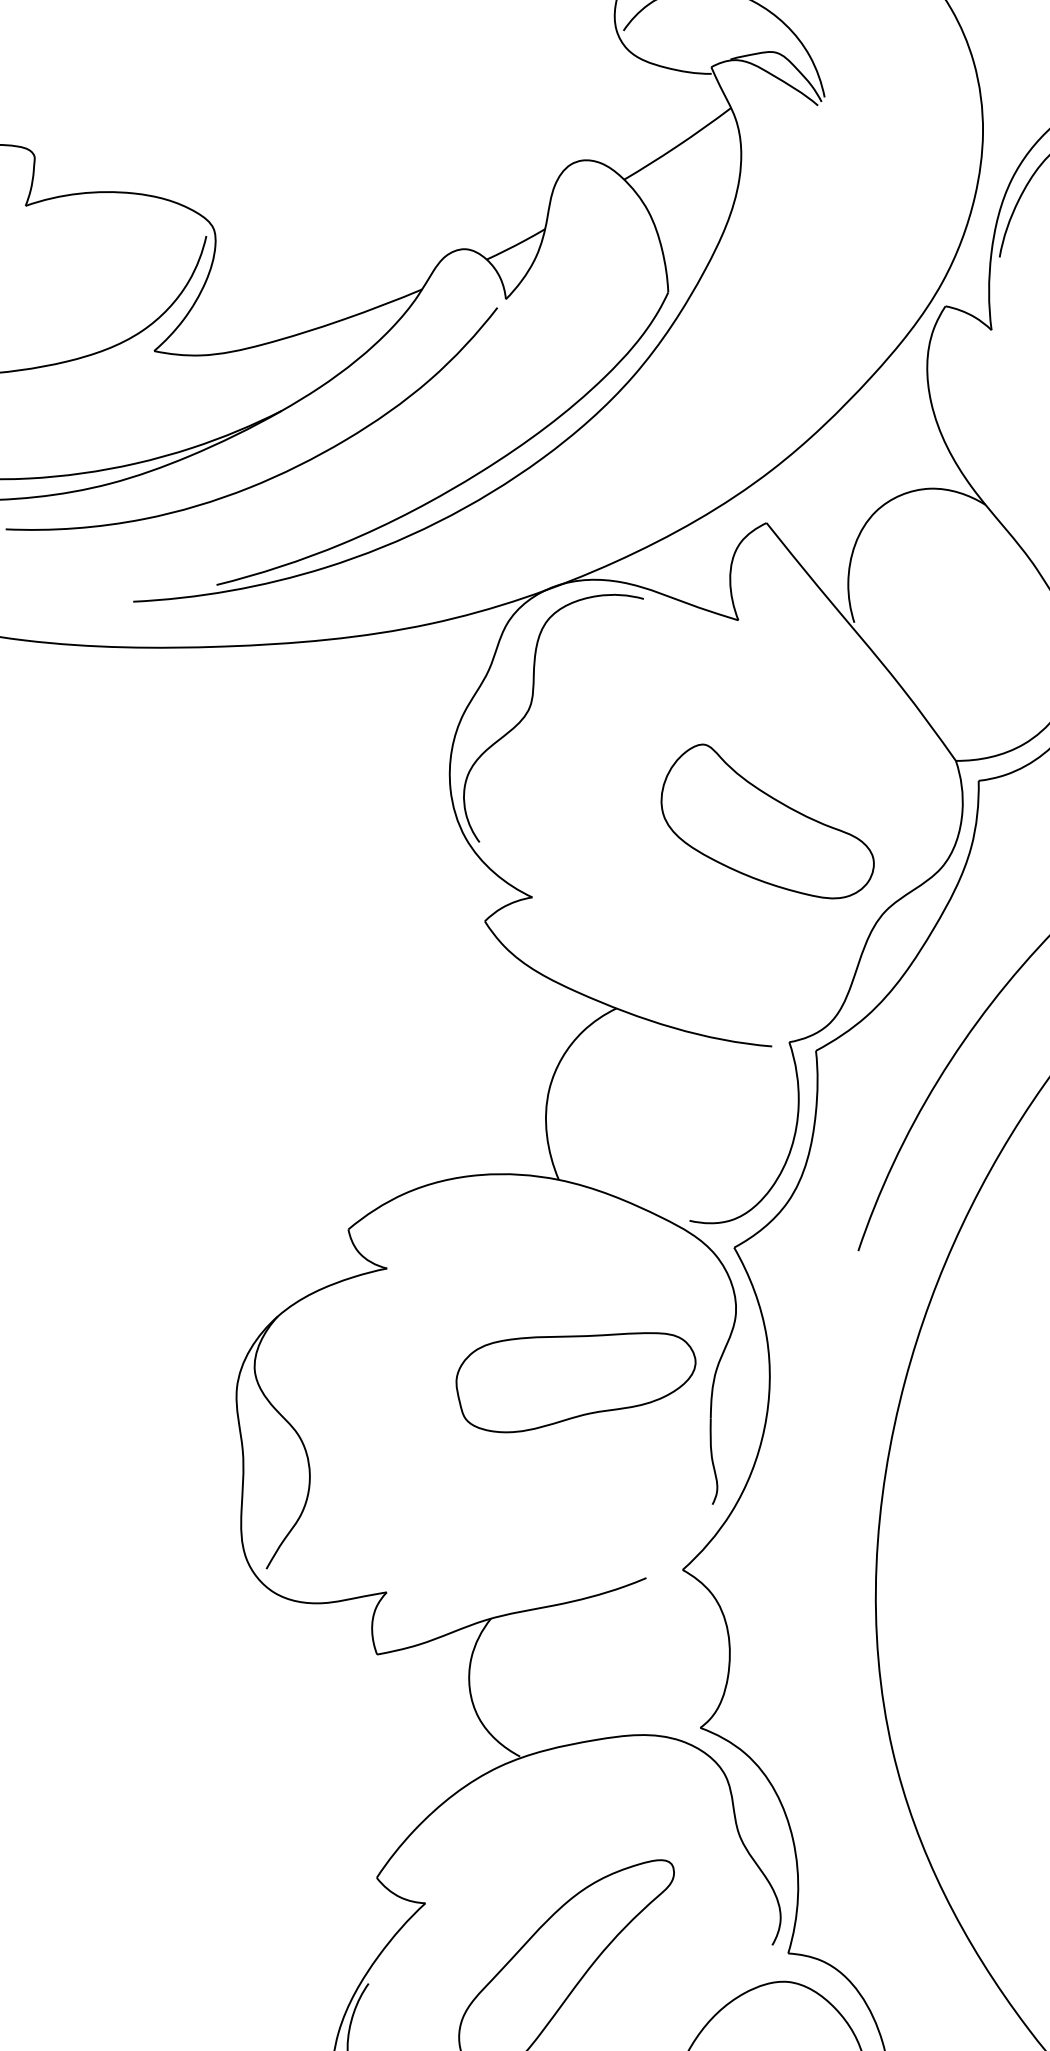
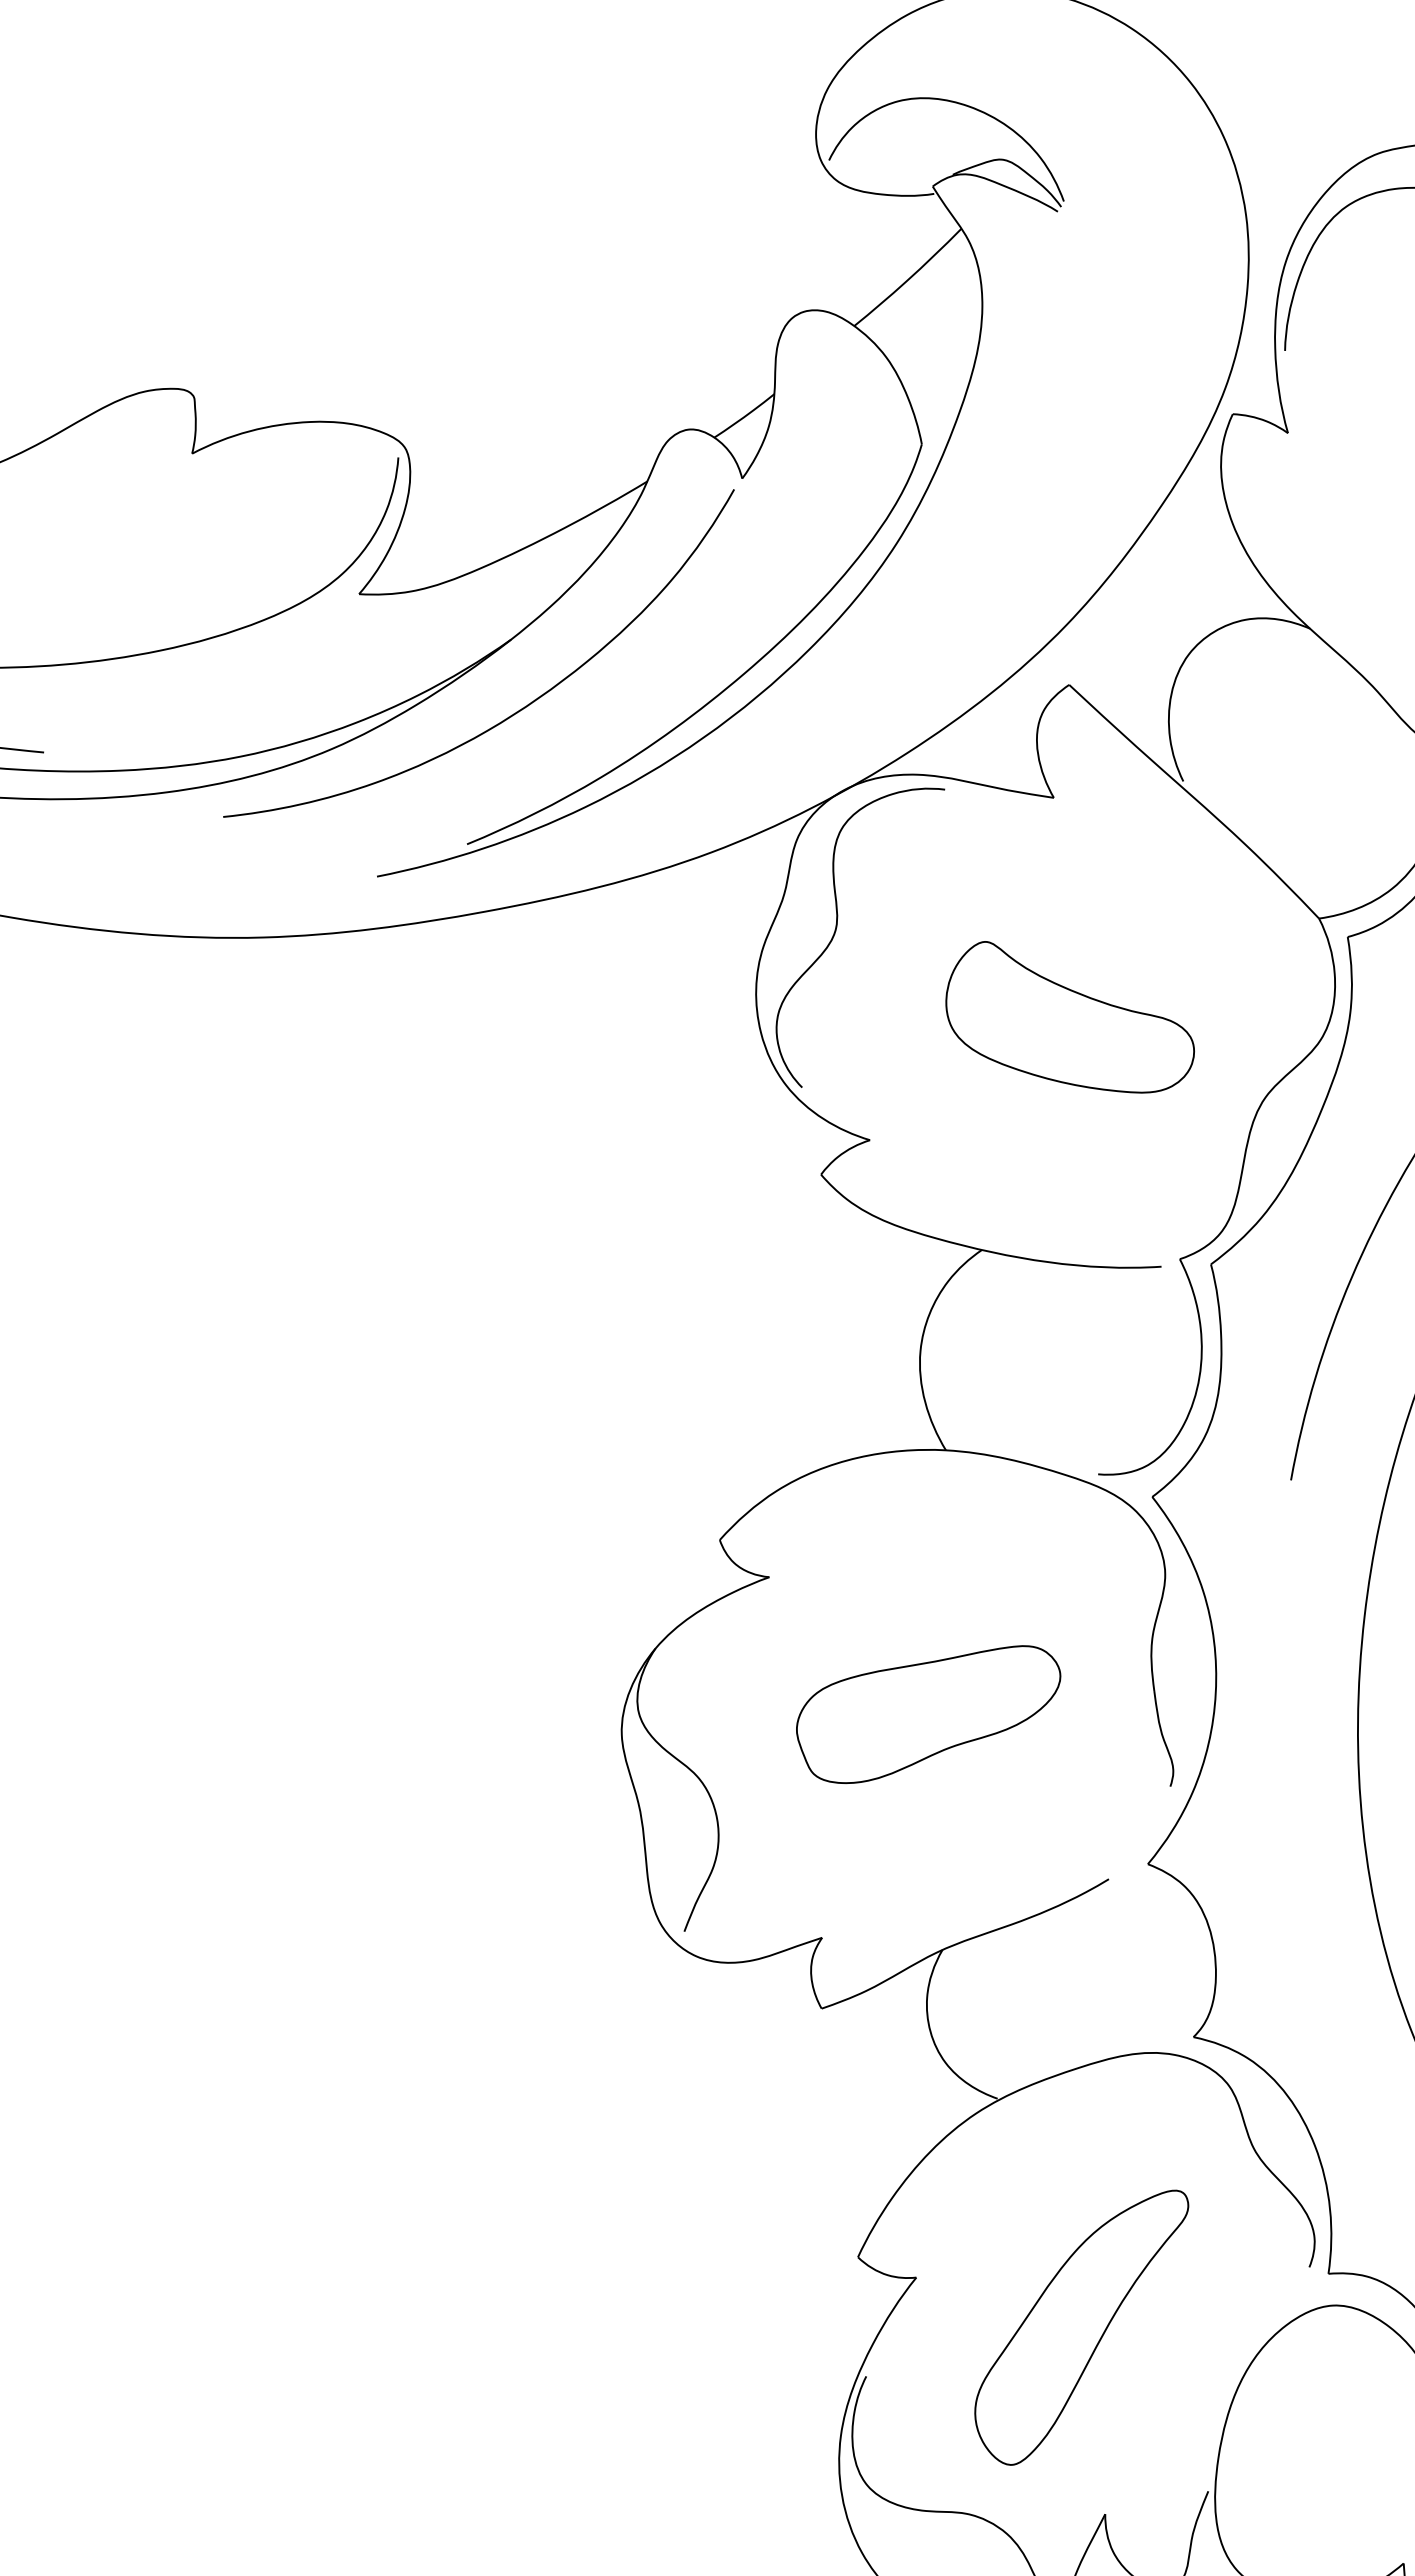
part: (768, 822) -> (1069, 1017), moved
part: (574, 1381) -> (928, 1714), moved

